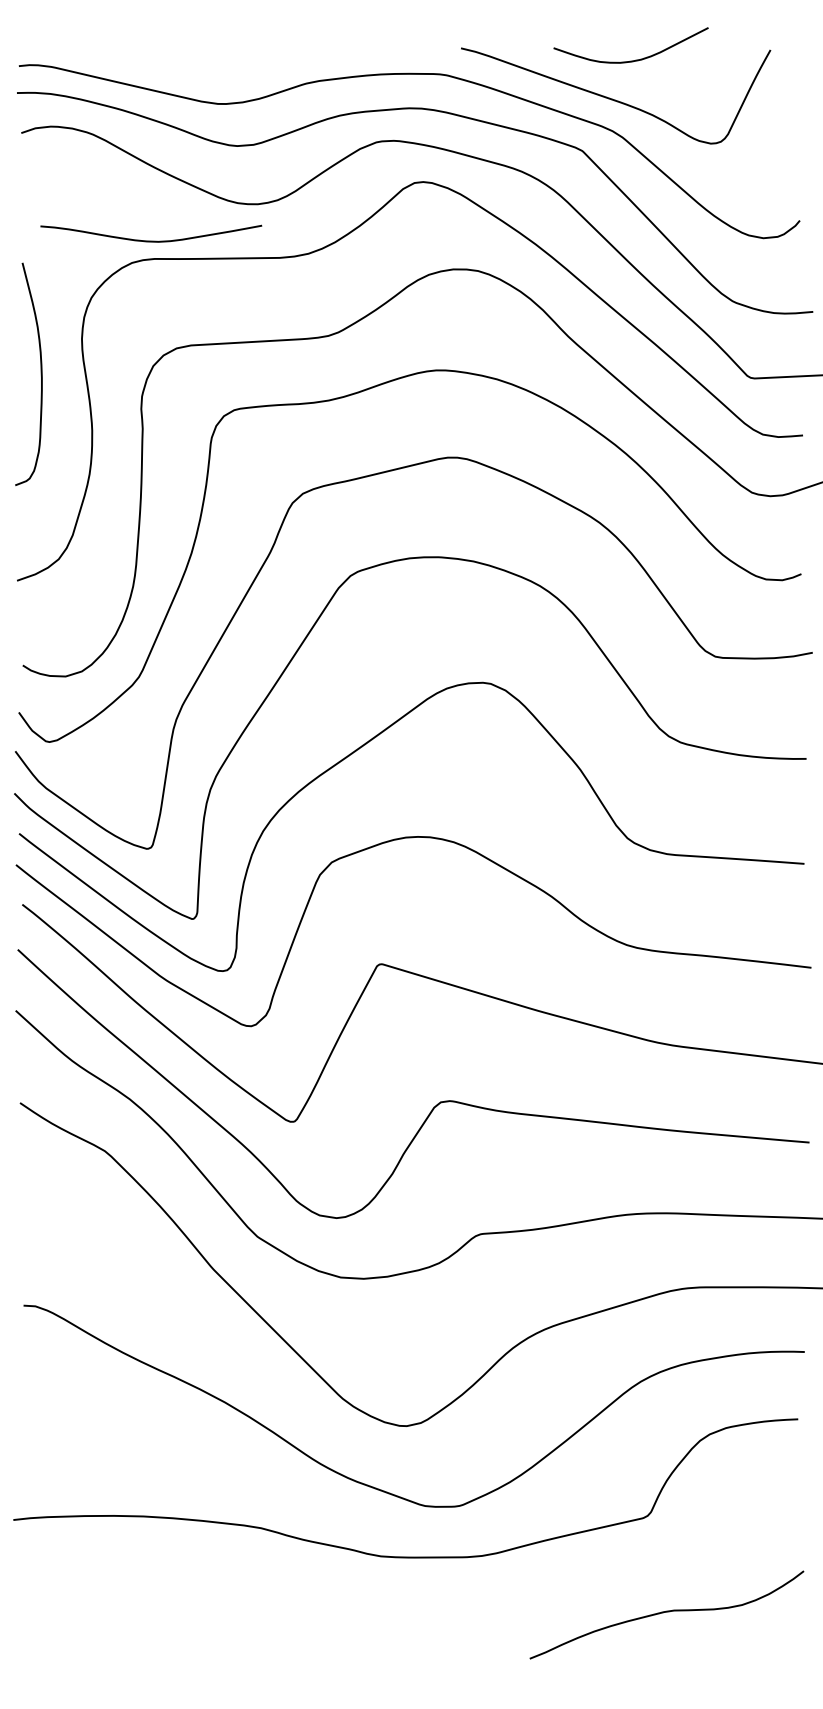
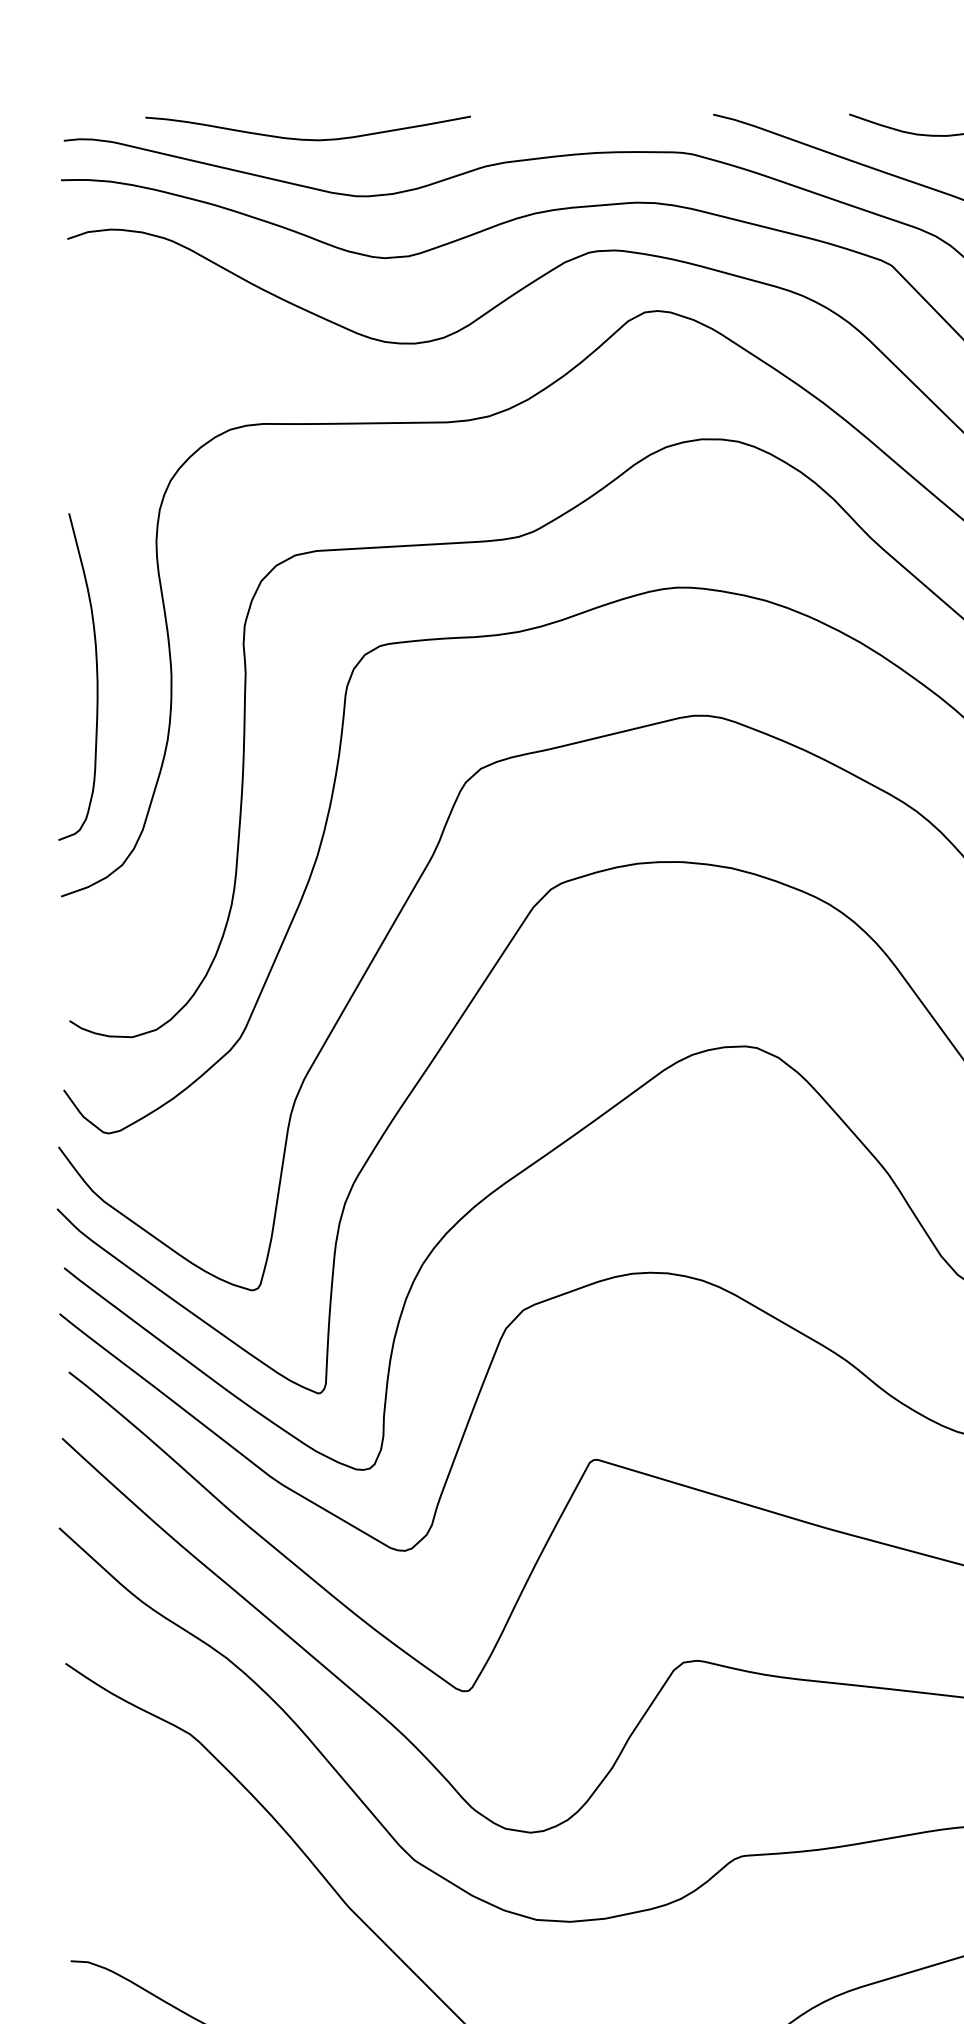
curve: (151, 240) -> (308, 138), moved
curve: (40, 373) -> (95, 675), moved

